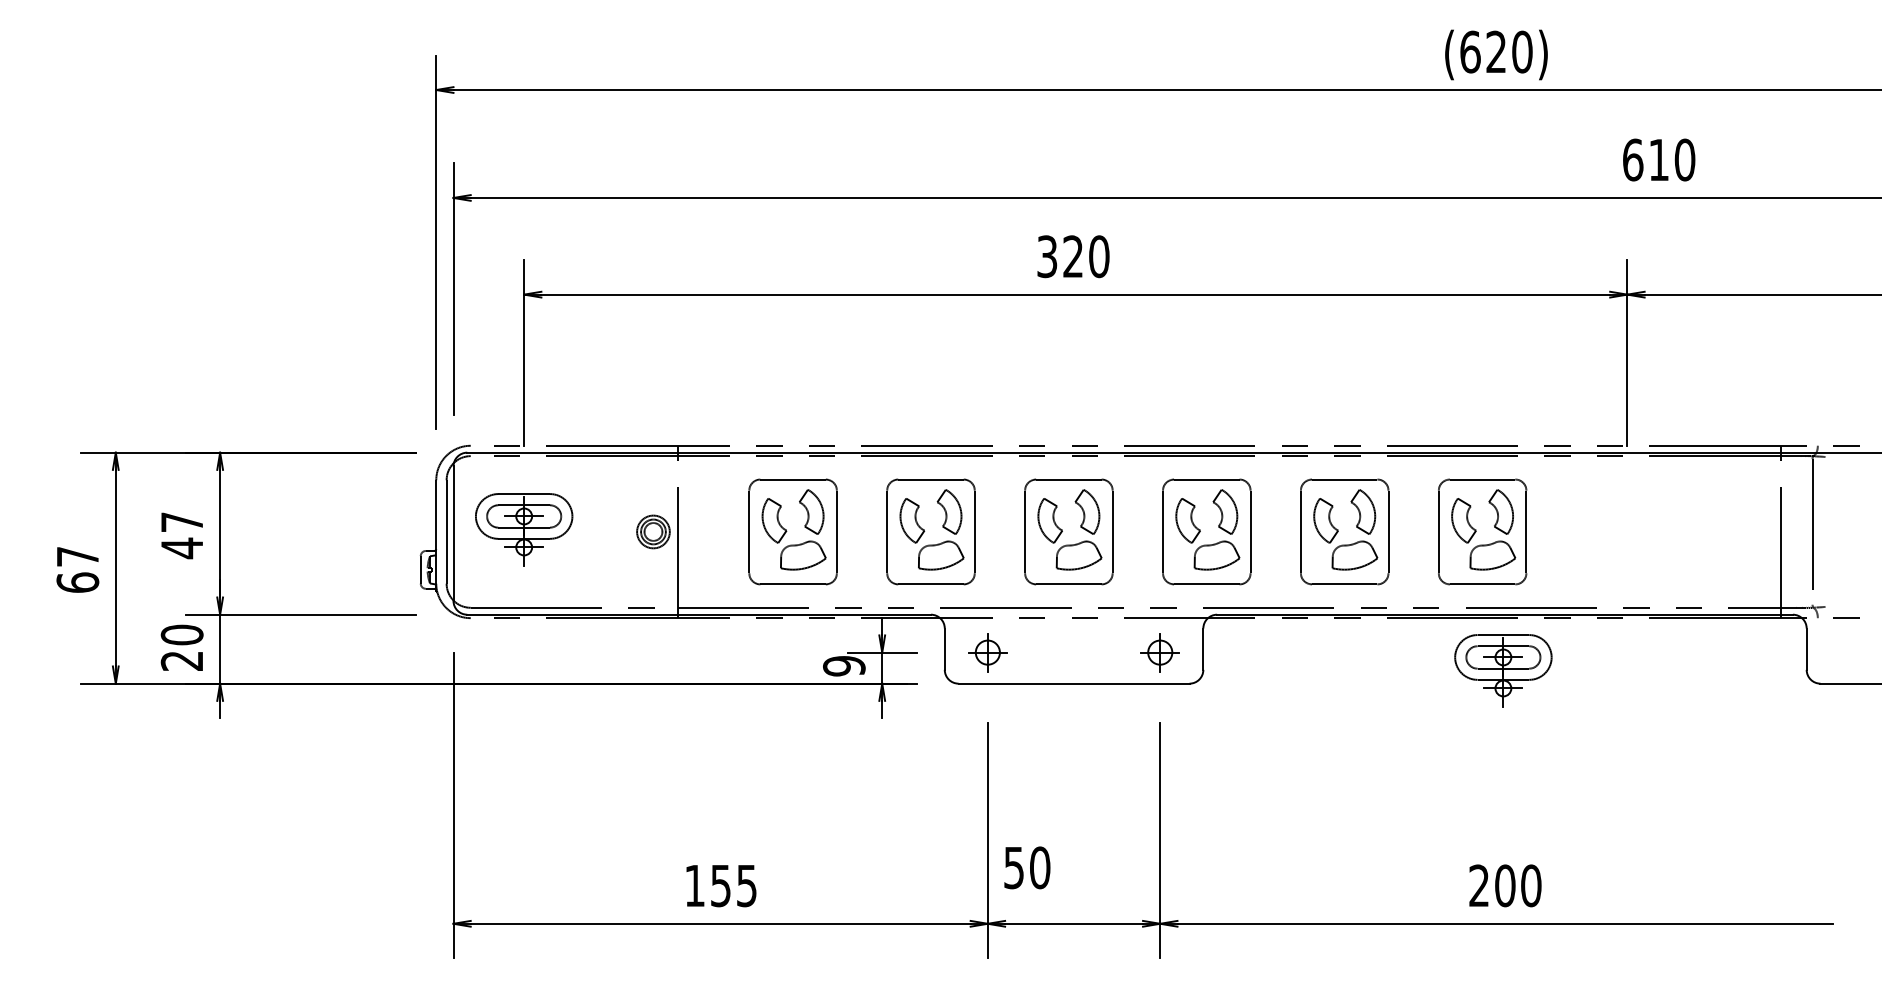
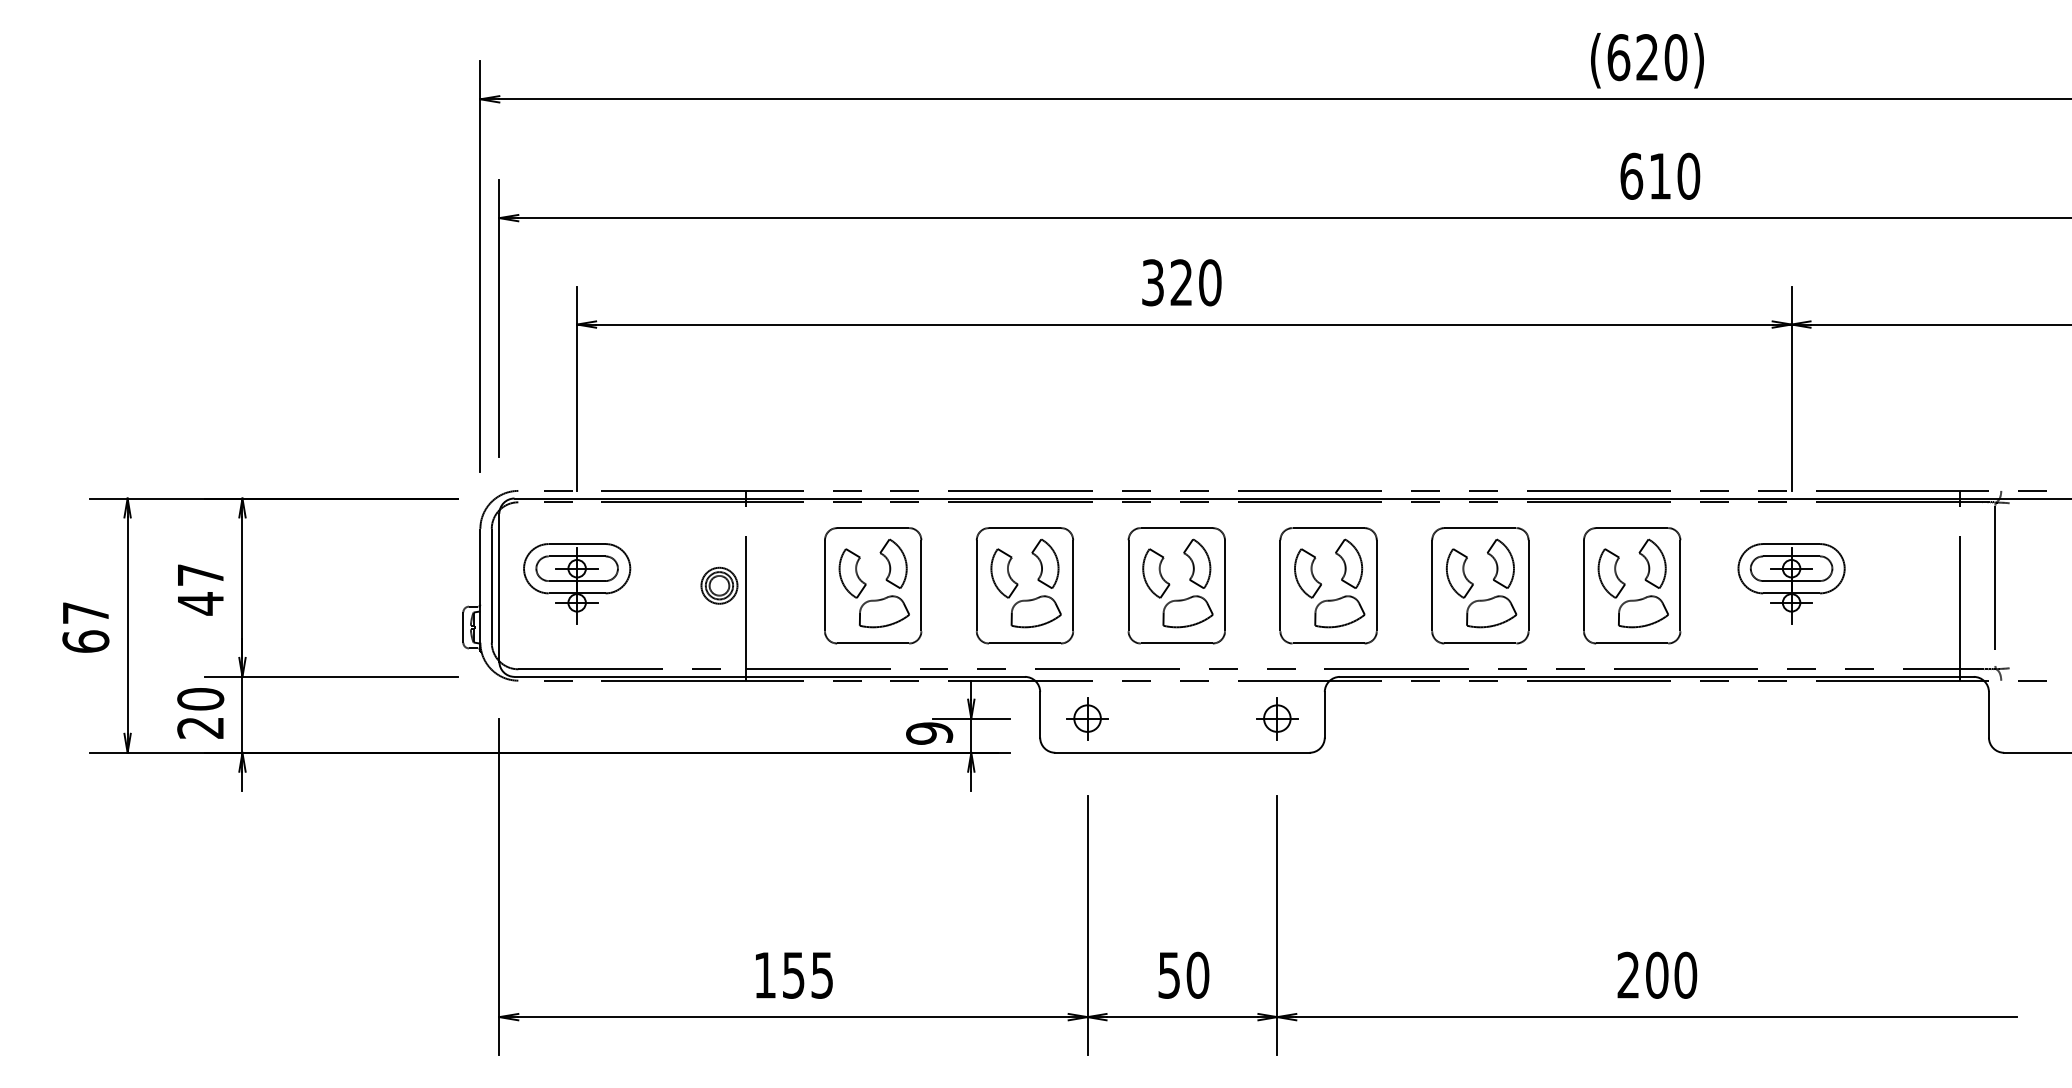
text: (1659, 159) -> (1660, 175), moved
part: (1503, 670) -> (1791, 583), moved
text: (1027, 867) -> (1184, 974), moved

